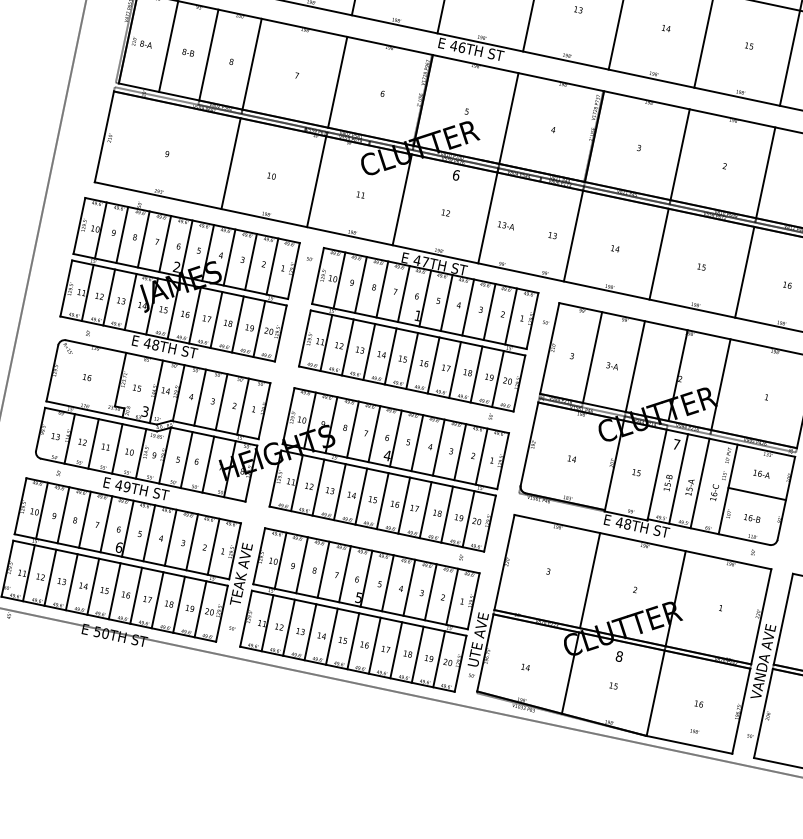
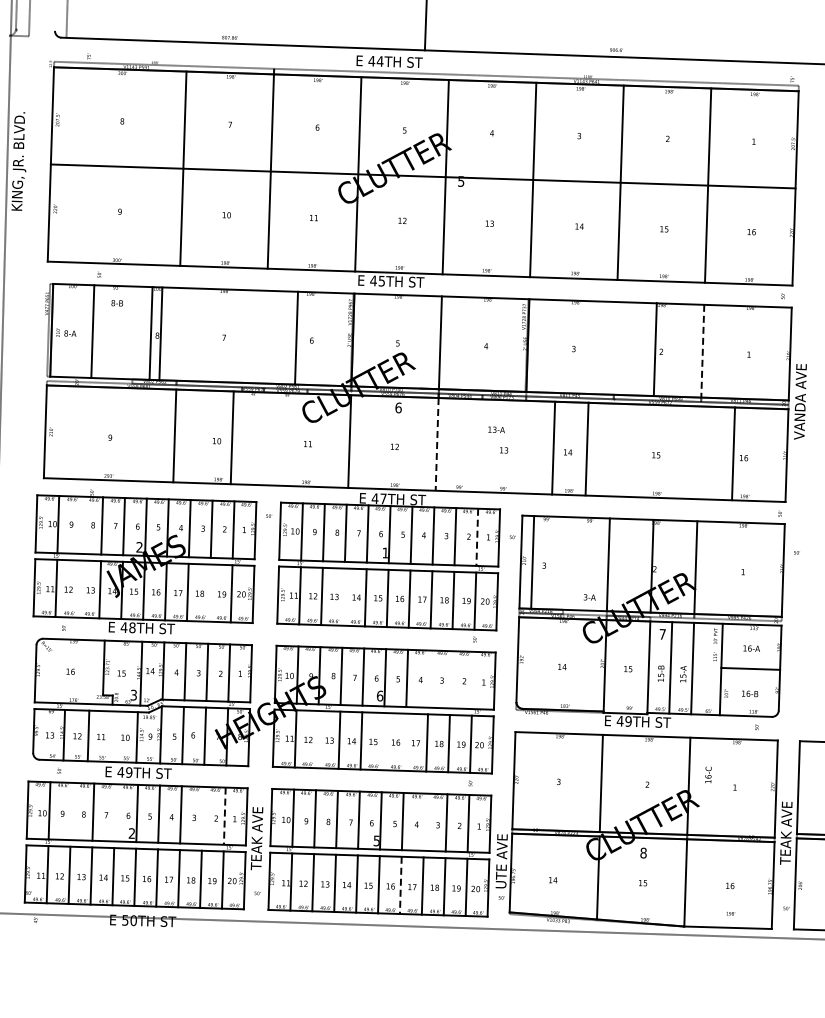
text: (461, 46) -> (381, 280), 46TH -> 45TH
text: (188, 53) -> (117, 303), moved
line: (208, 54) -> (160, 333), moved
line: (251, 64) -> (150, 333), moved
line: (337, 81) -> (296, 337), moved
line: (679, 154) -> (654, 349), moved
line: (765, 173) -> (702, 351), solid -> dashed
line: (315, 181) -> (231, 437), moved
line: (488, 218) -> (437, 444), solid -> dashed
text: (506, 225) -> (496, 429), moved
line: (122, 234) -> (80, 524), removed
line: (573, 235) -> (553, 447), moved
line: (658, 253) -> (586, 448), moved
line: (744, 271) -> (733, 453), moved
line: (109, 296) -> (78, 588), removed
line: (511, 316) -> (477, 537), solid -> dashed
line: (237, 323) -> (209, 592), removed
line: (368, 351) -> (343, 596), removed
line: (592, 357) -> (532, 562), moved
text: (612, 366) -> (589, 597), moved
line: (438, 446) -> (428, 678), removed
line: (117, 448) -> (112, 736), removed
line: (459, 451) -> (450, 679), removed
text: (387, 455) -> (379, 695), 4 -> 6
line: (481, 456) -> (472, 680), removed
line: (318, 487) -> (317, 739), removed
text: (714, 492) -> (708, 774), moved
line: (382, 501) -> (383, 741), removed
line: (404, 504) -> (405, 741), removed
line: (63, 515) -> (71, 811), removed
line: (106, 523) -> (115, 812), removed
text: (627, 524) -> (628, 721), 48TH -> 49TH
line: (191, 542) -> (202, 815), removed
text: (118, 547) -> (131, 833), 6 -> 2
line: (213, 547) -> (224, 816), solid -> dashed
line: (409, 587) -> (424, 821), removed
line: (374, 645) -> (400, 885), solid -> dashed
text: (762, 661) -> (785, 832), VANDA AVE -> TEAK AVE

